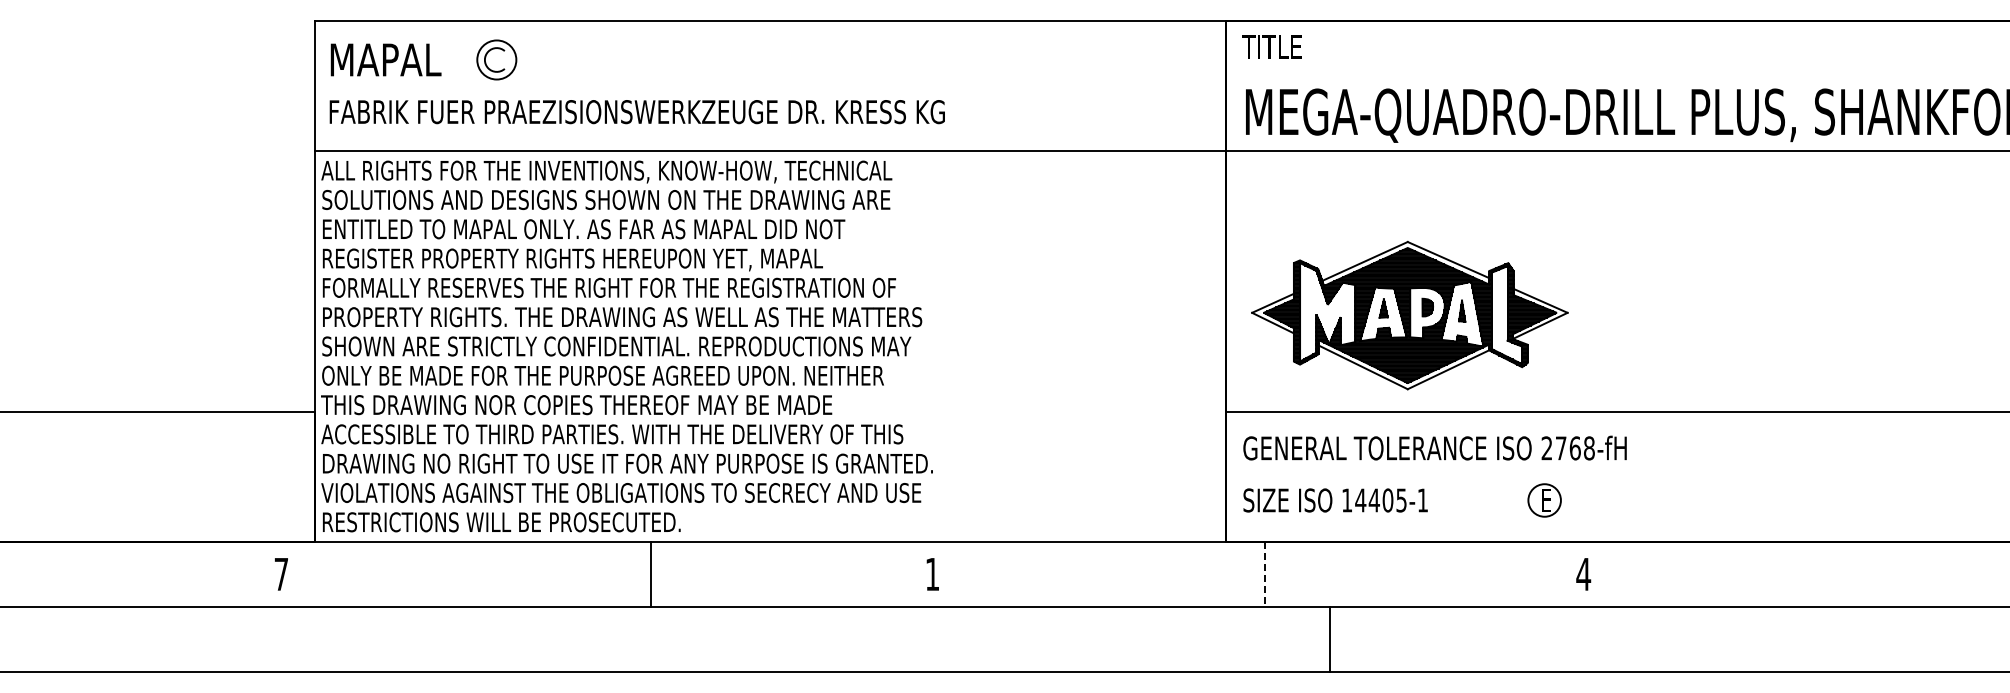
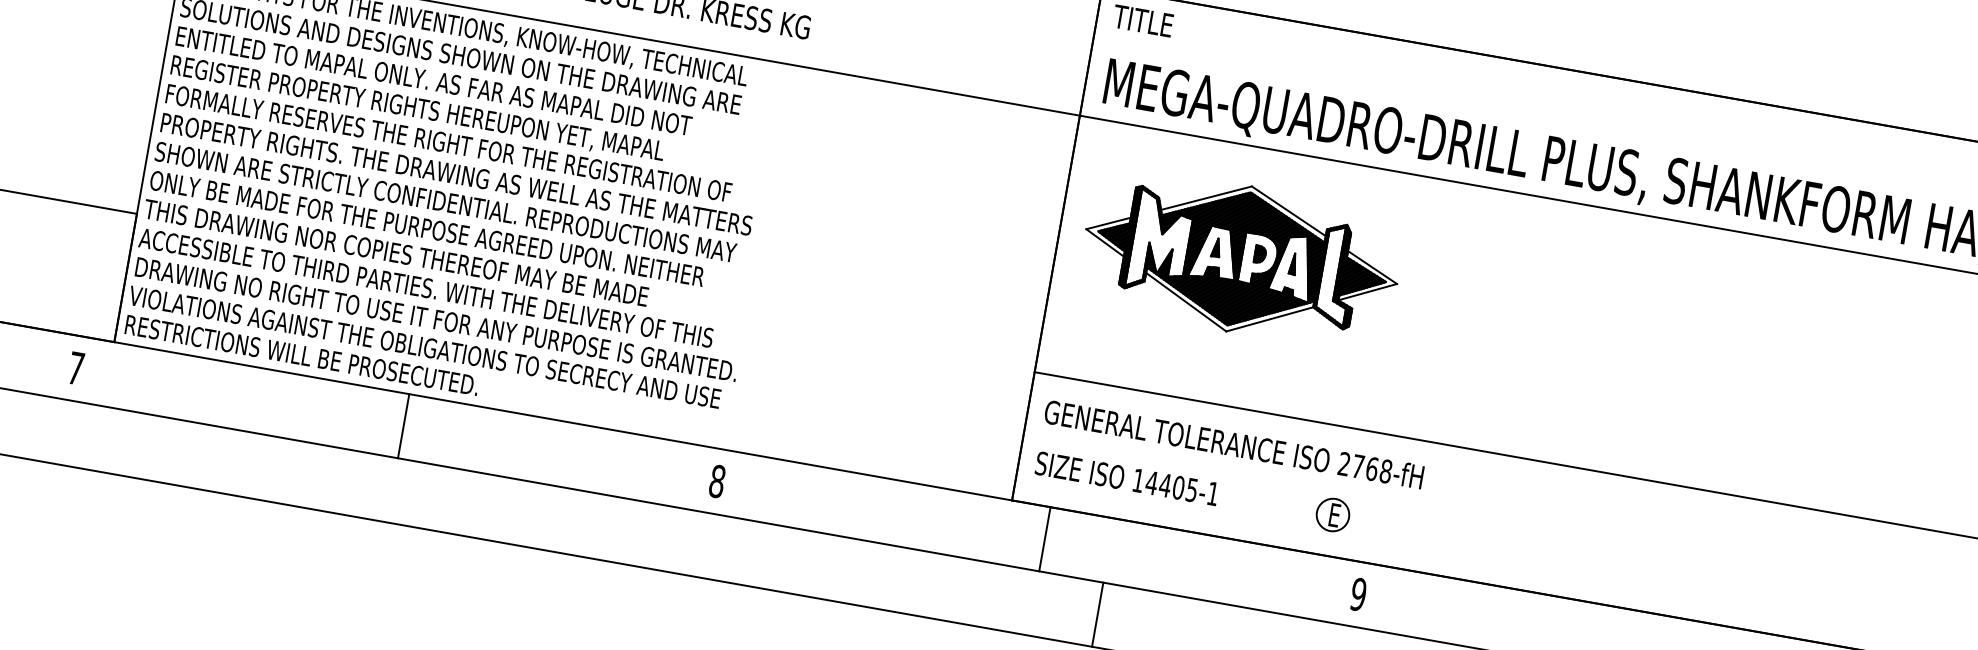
part: (1409, 315) -> (1240, 259), moved
line: (651, 573) -> (404, 425), moved
text: (932, 574) -> (717, 481), 1 -> 8
line: (1265, 574) -> (1045, 539), dashed -> solid
text: (1583, 574) -> (1358, 594), 4 -> 9

